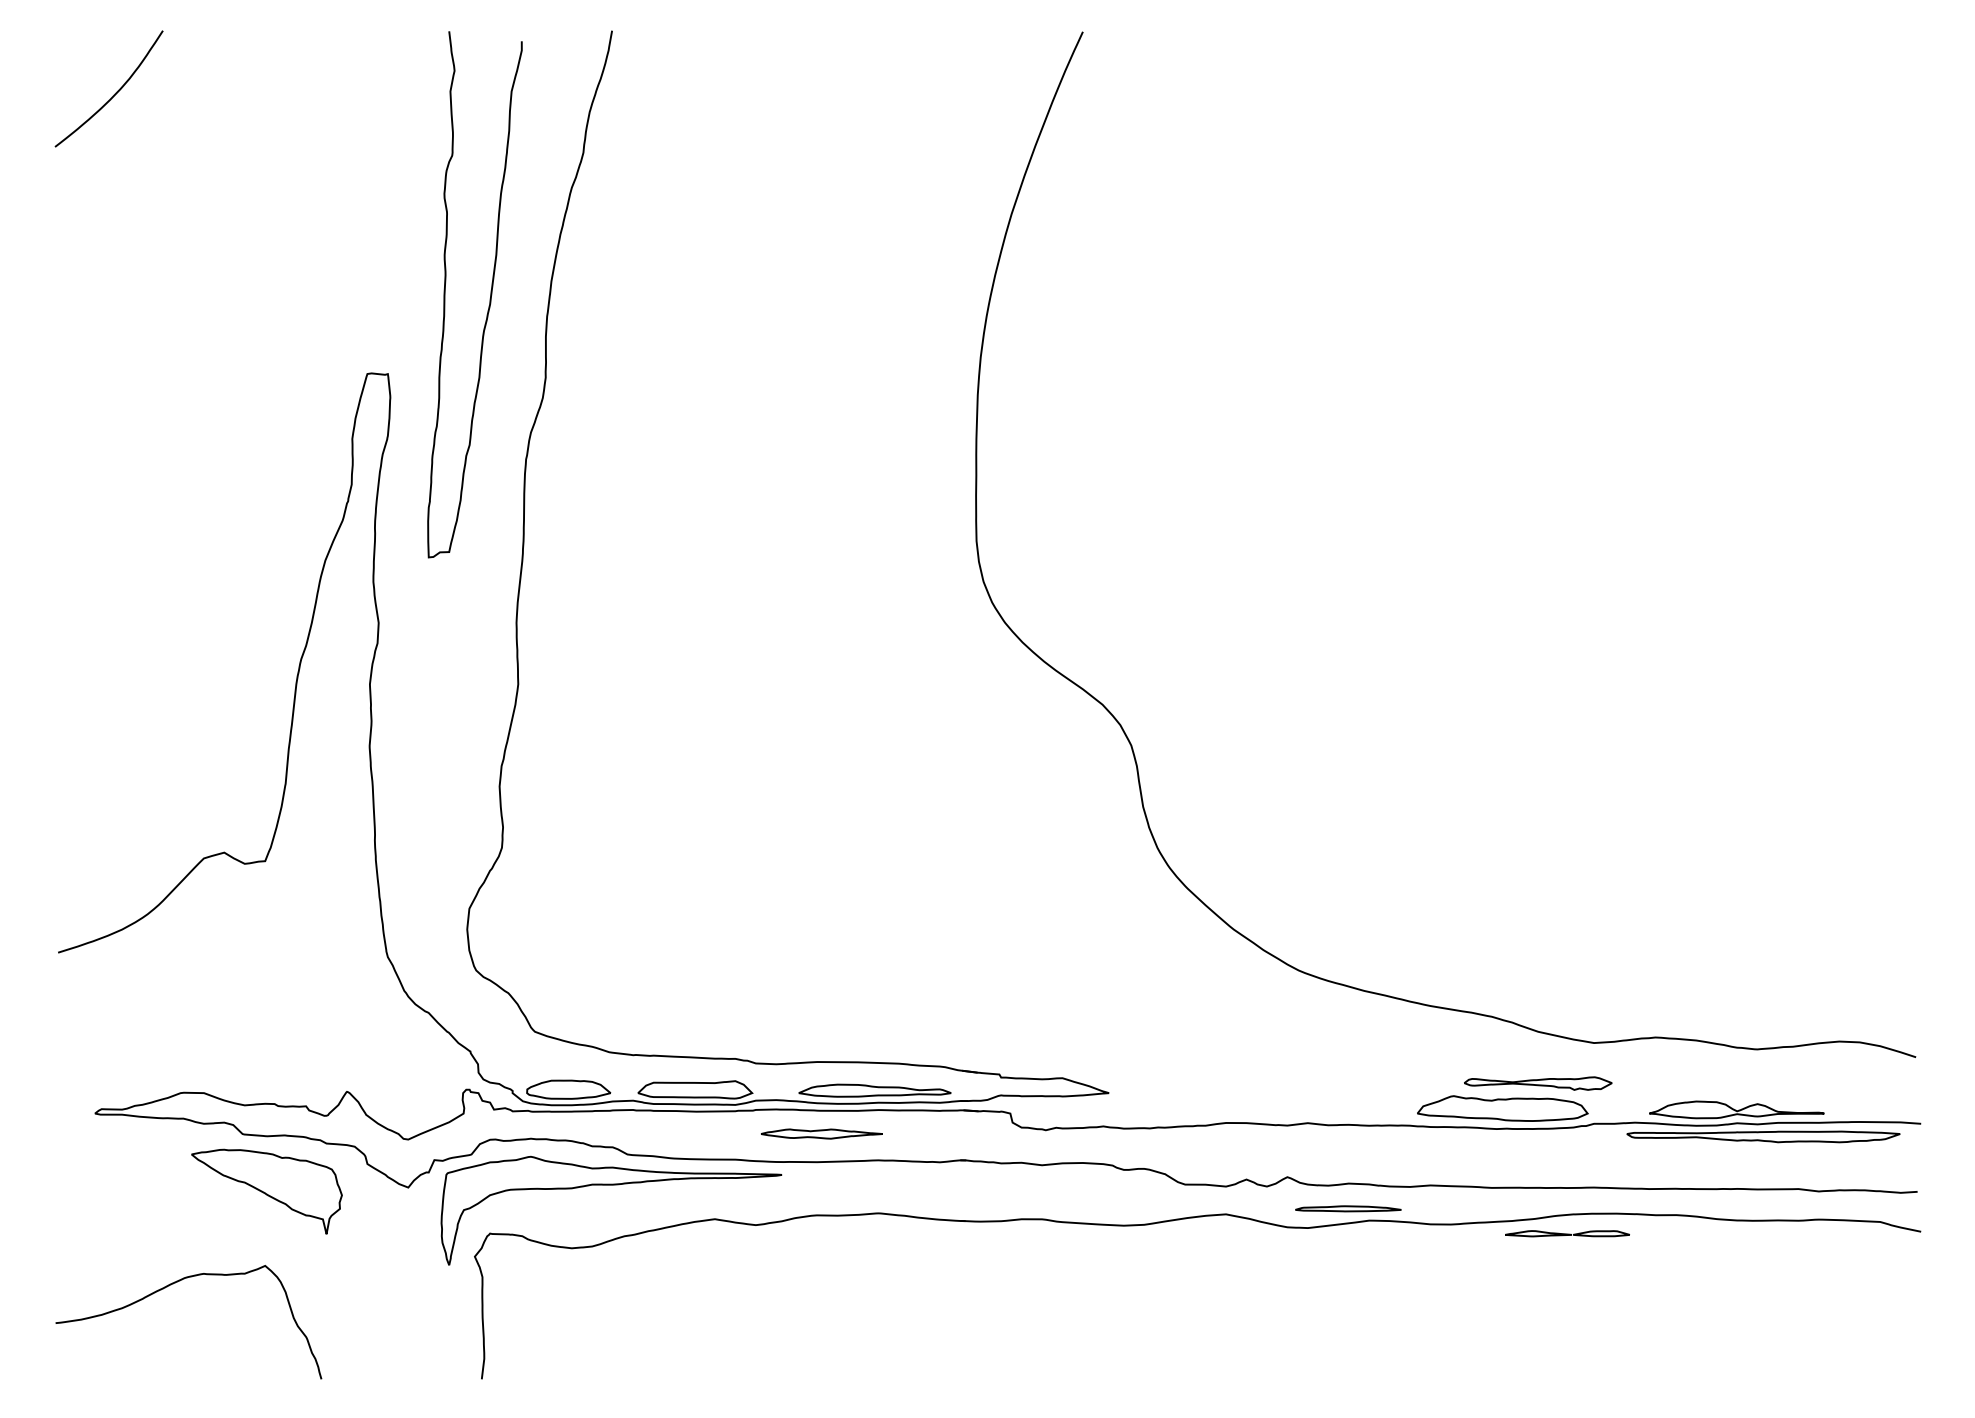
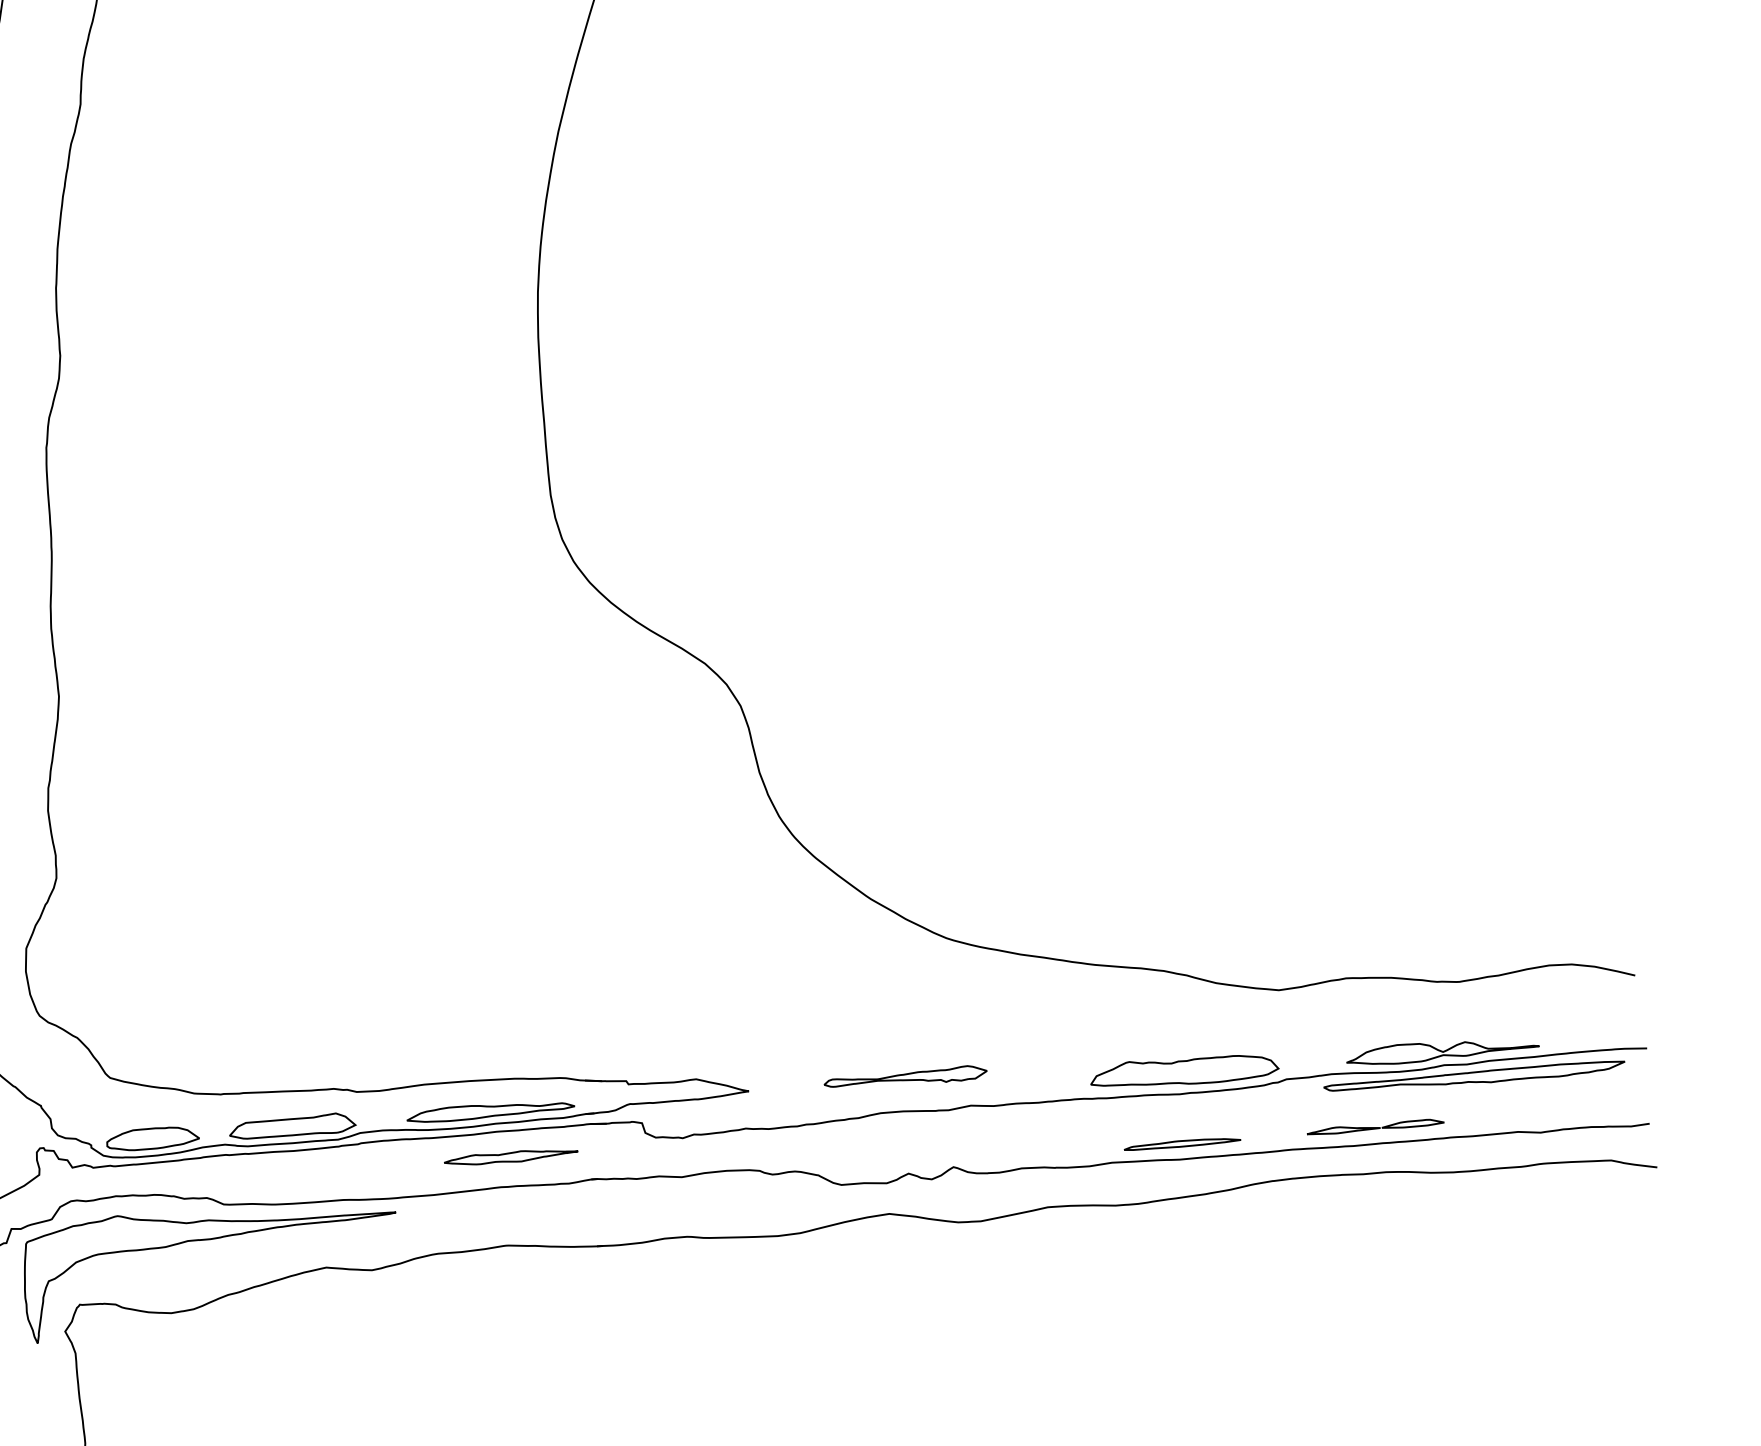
part: (1538, 1083) -> (906, 1078), moved
part: (821, 1133) -> (510, 1156), moved
part: (1348, 1208) -> (1182, 1143), moved
part: (1567, 1233) -> (1375, 1126), moved

